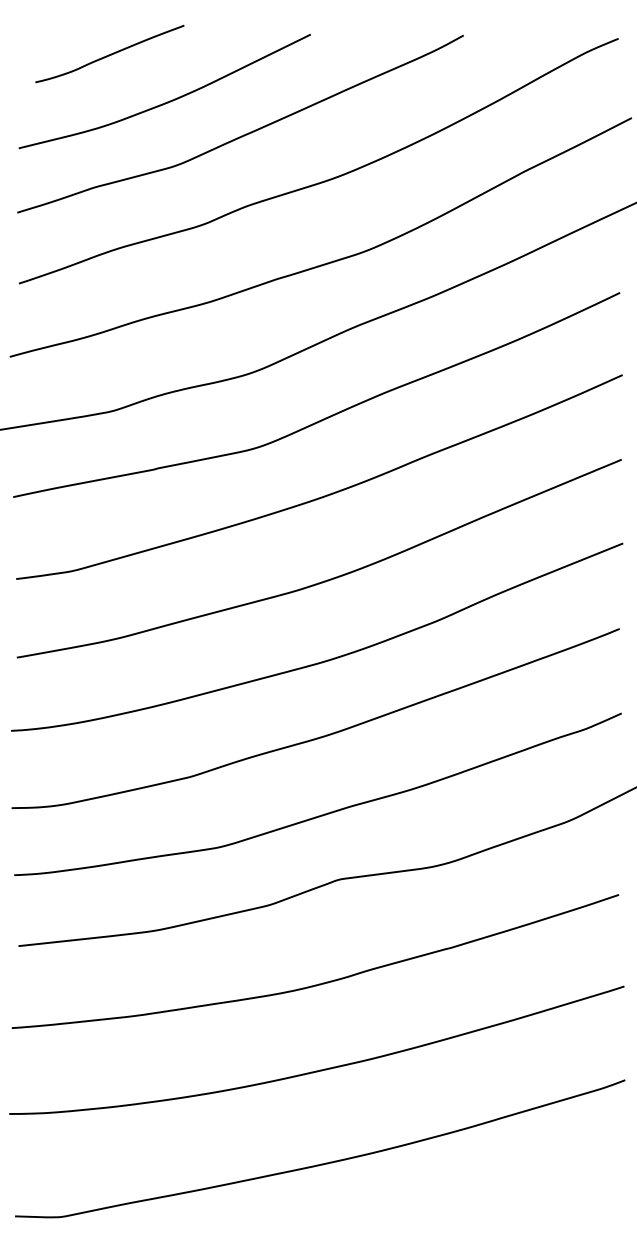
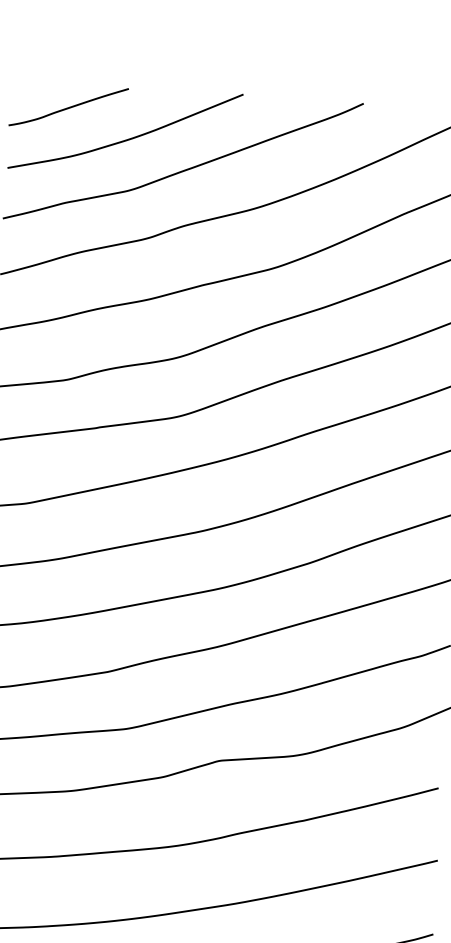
curve: (110, 53) -> (69, 106), moved

